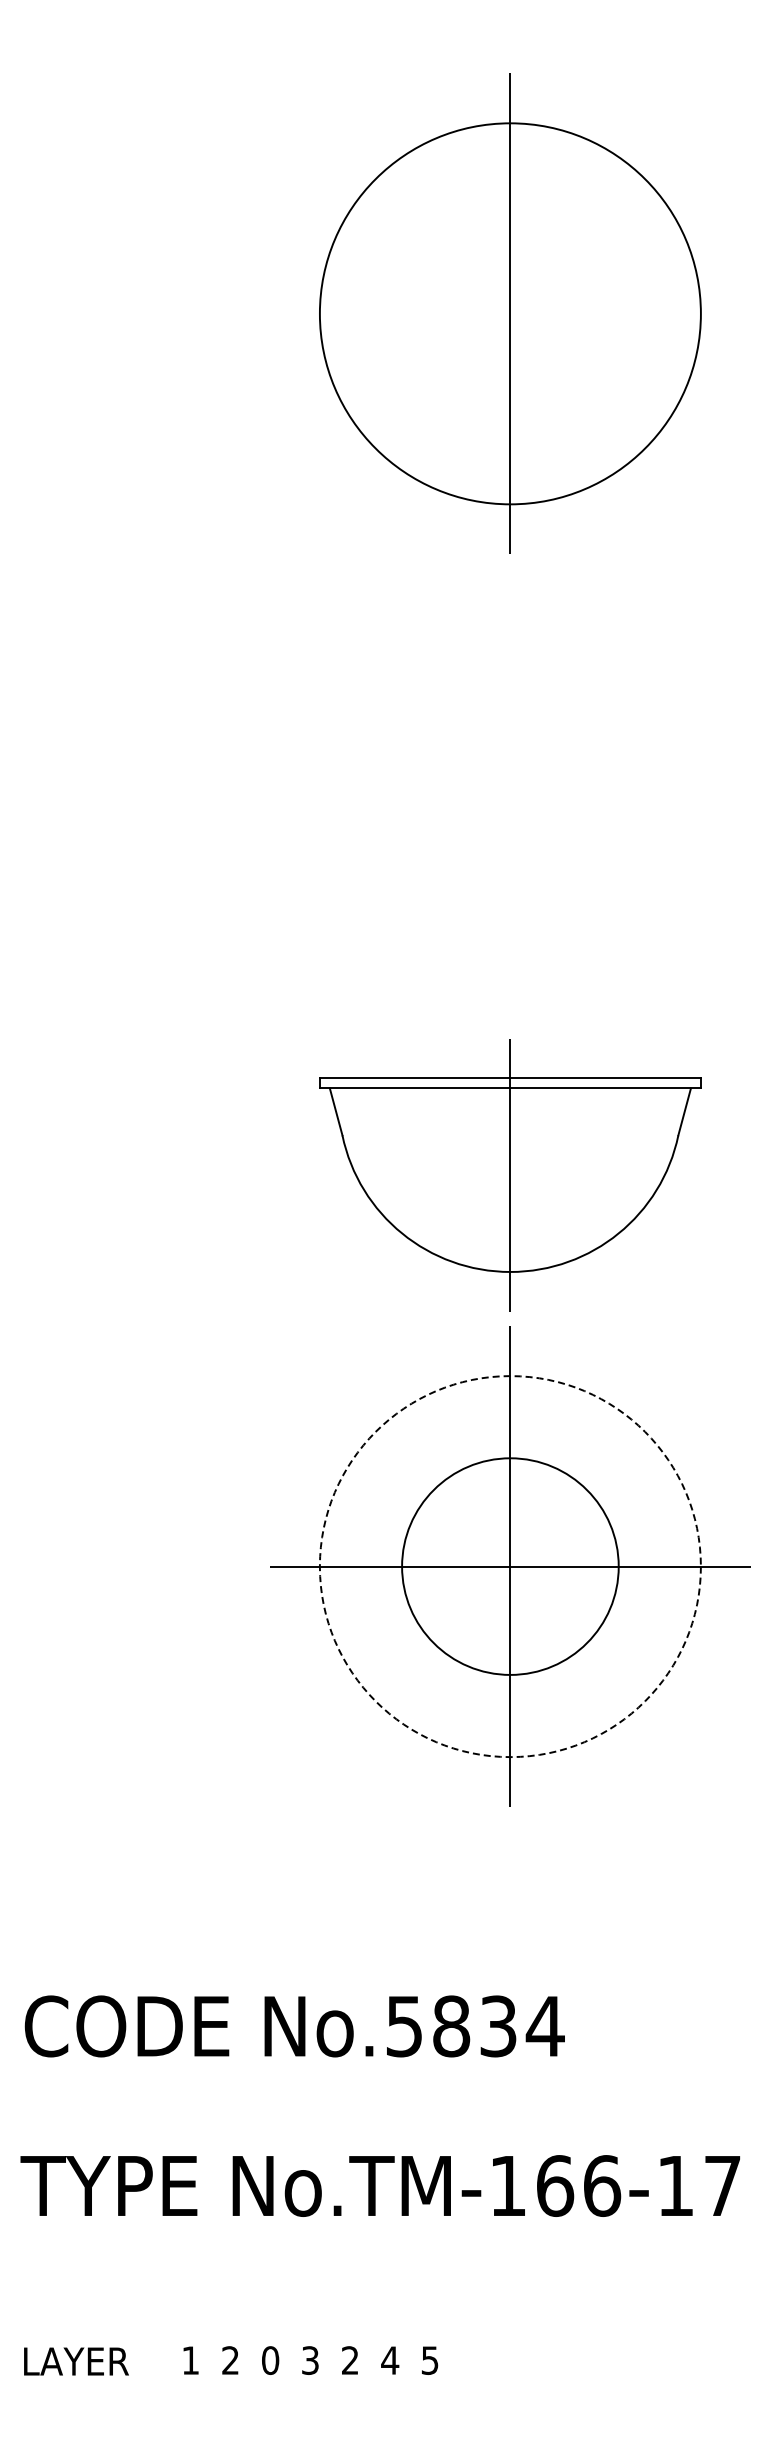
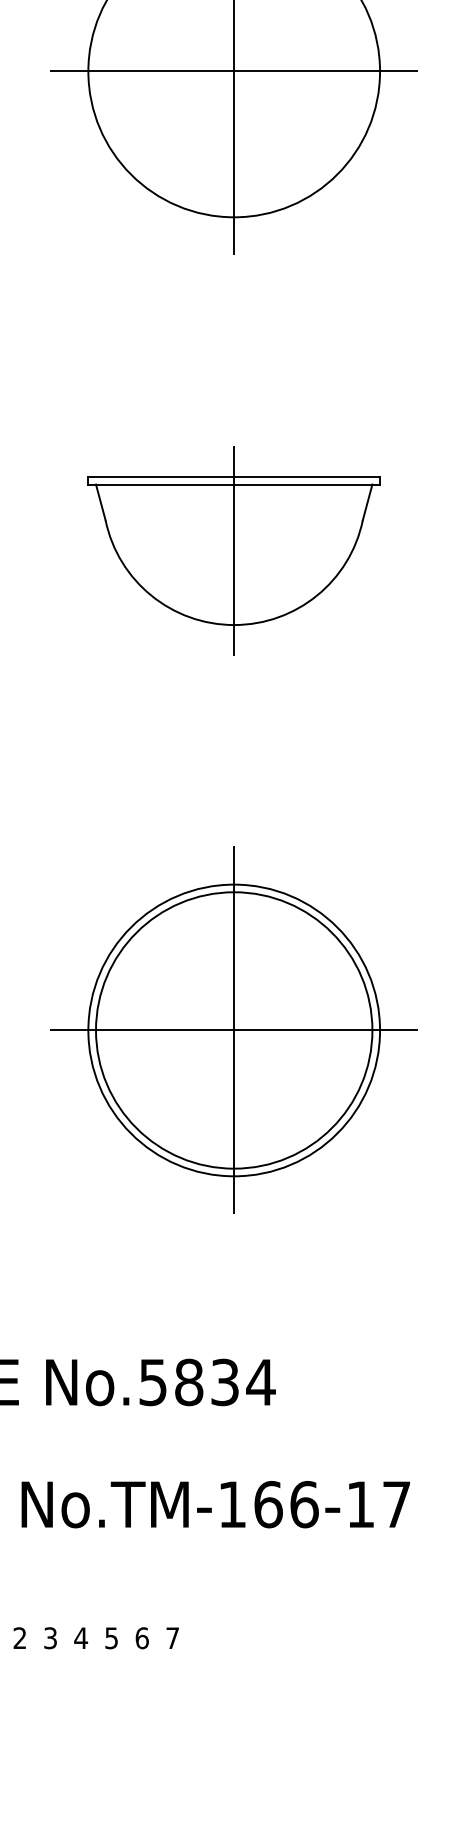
line: (510, 313) -> (234, 71), added
part: (510, 1175) -> (234, 551), moved
circle: (509, 1566) -> (233, 1030), dashed -> solid
circle: (509, 1566) -> (233, 1030), size x1.67
text: (270, 2360) -> (50, 1638), 0 -> 3
text: (310, 2360) -> (81, 1638), 3 -> 4
text: (350, 2360) -> (111, 1638), 2 -> 5
text: (390, 2360) -> (142, 1638), 4 -> 6
text: (429, 2360) -> (172, 1638), 5 -> 7

